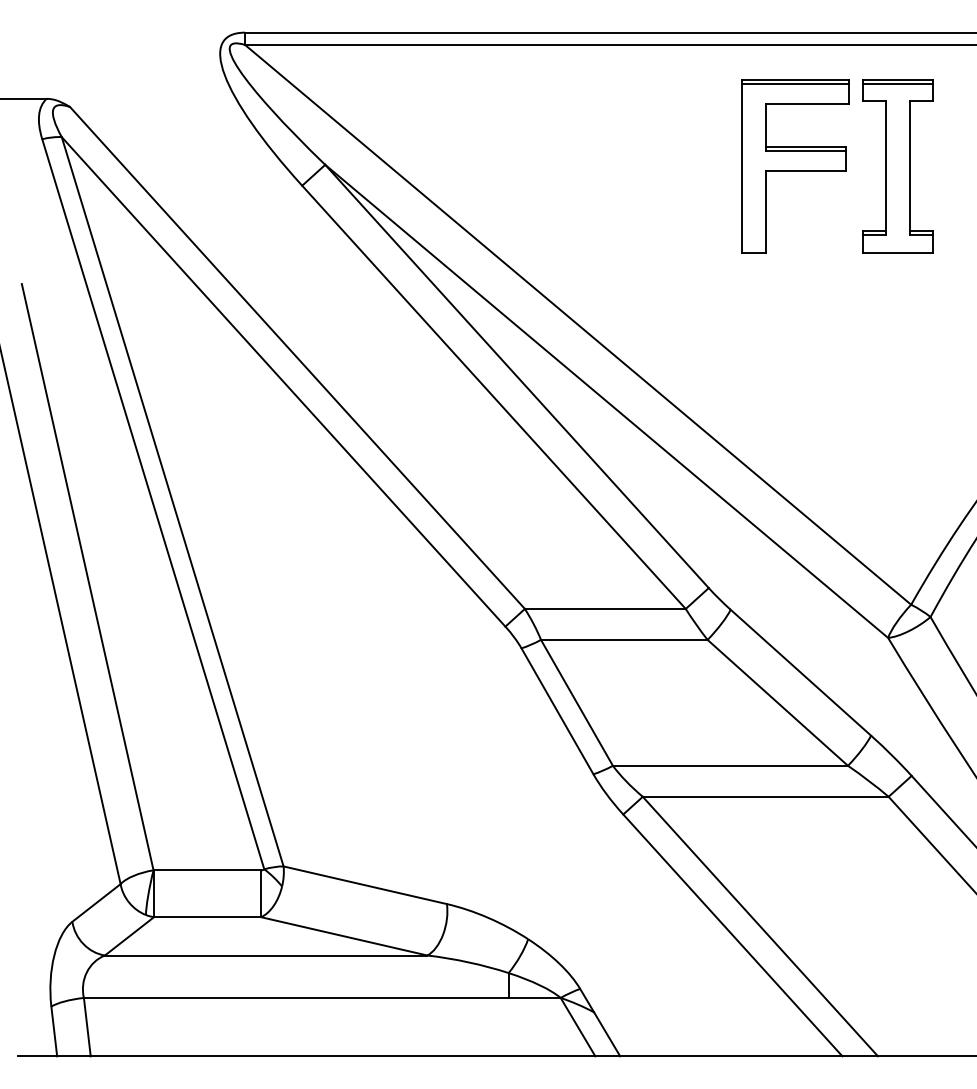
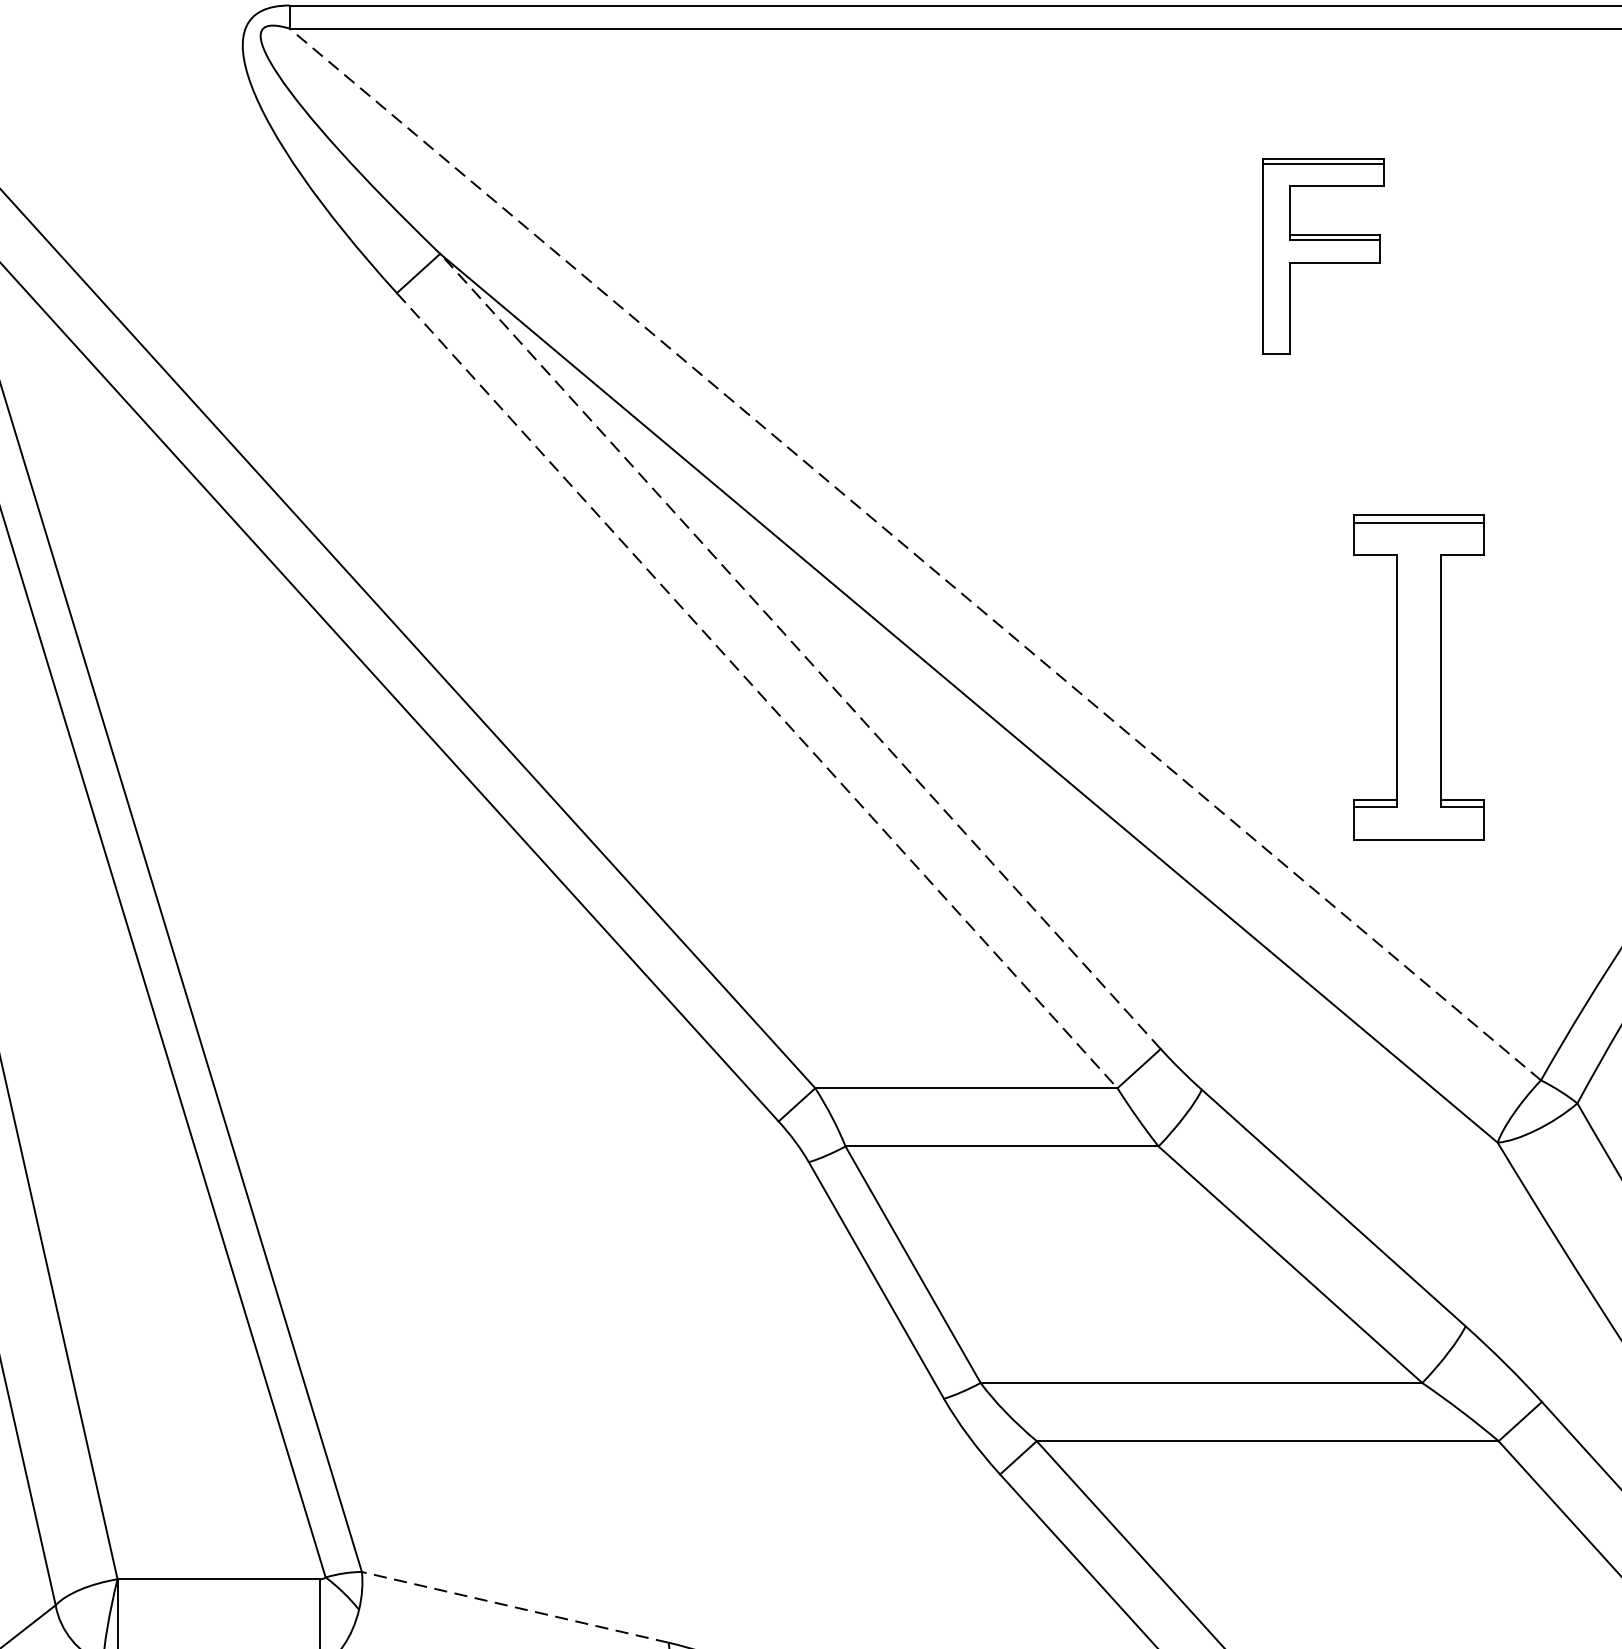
part: (795, 166) -> (1323, 256), size x0.6
part: (897, 166) -> (1417, 677), moved
line: (577, 324) -> (914, 553), solid -> dashed
line: (517, 376) -> (801, 651), solid -> dashed
line: (493, 397) -> (756, 690), solid -> dashed
line: (365, 885) -> (515, 1607), solid -> dashed

